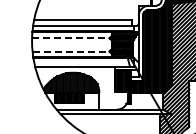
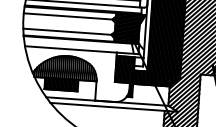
line: (70, 38) -> (67, 16), dashed -> solid
line: (71, 51) -> (67, 31), dashed -> solid

